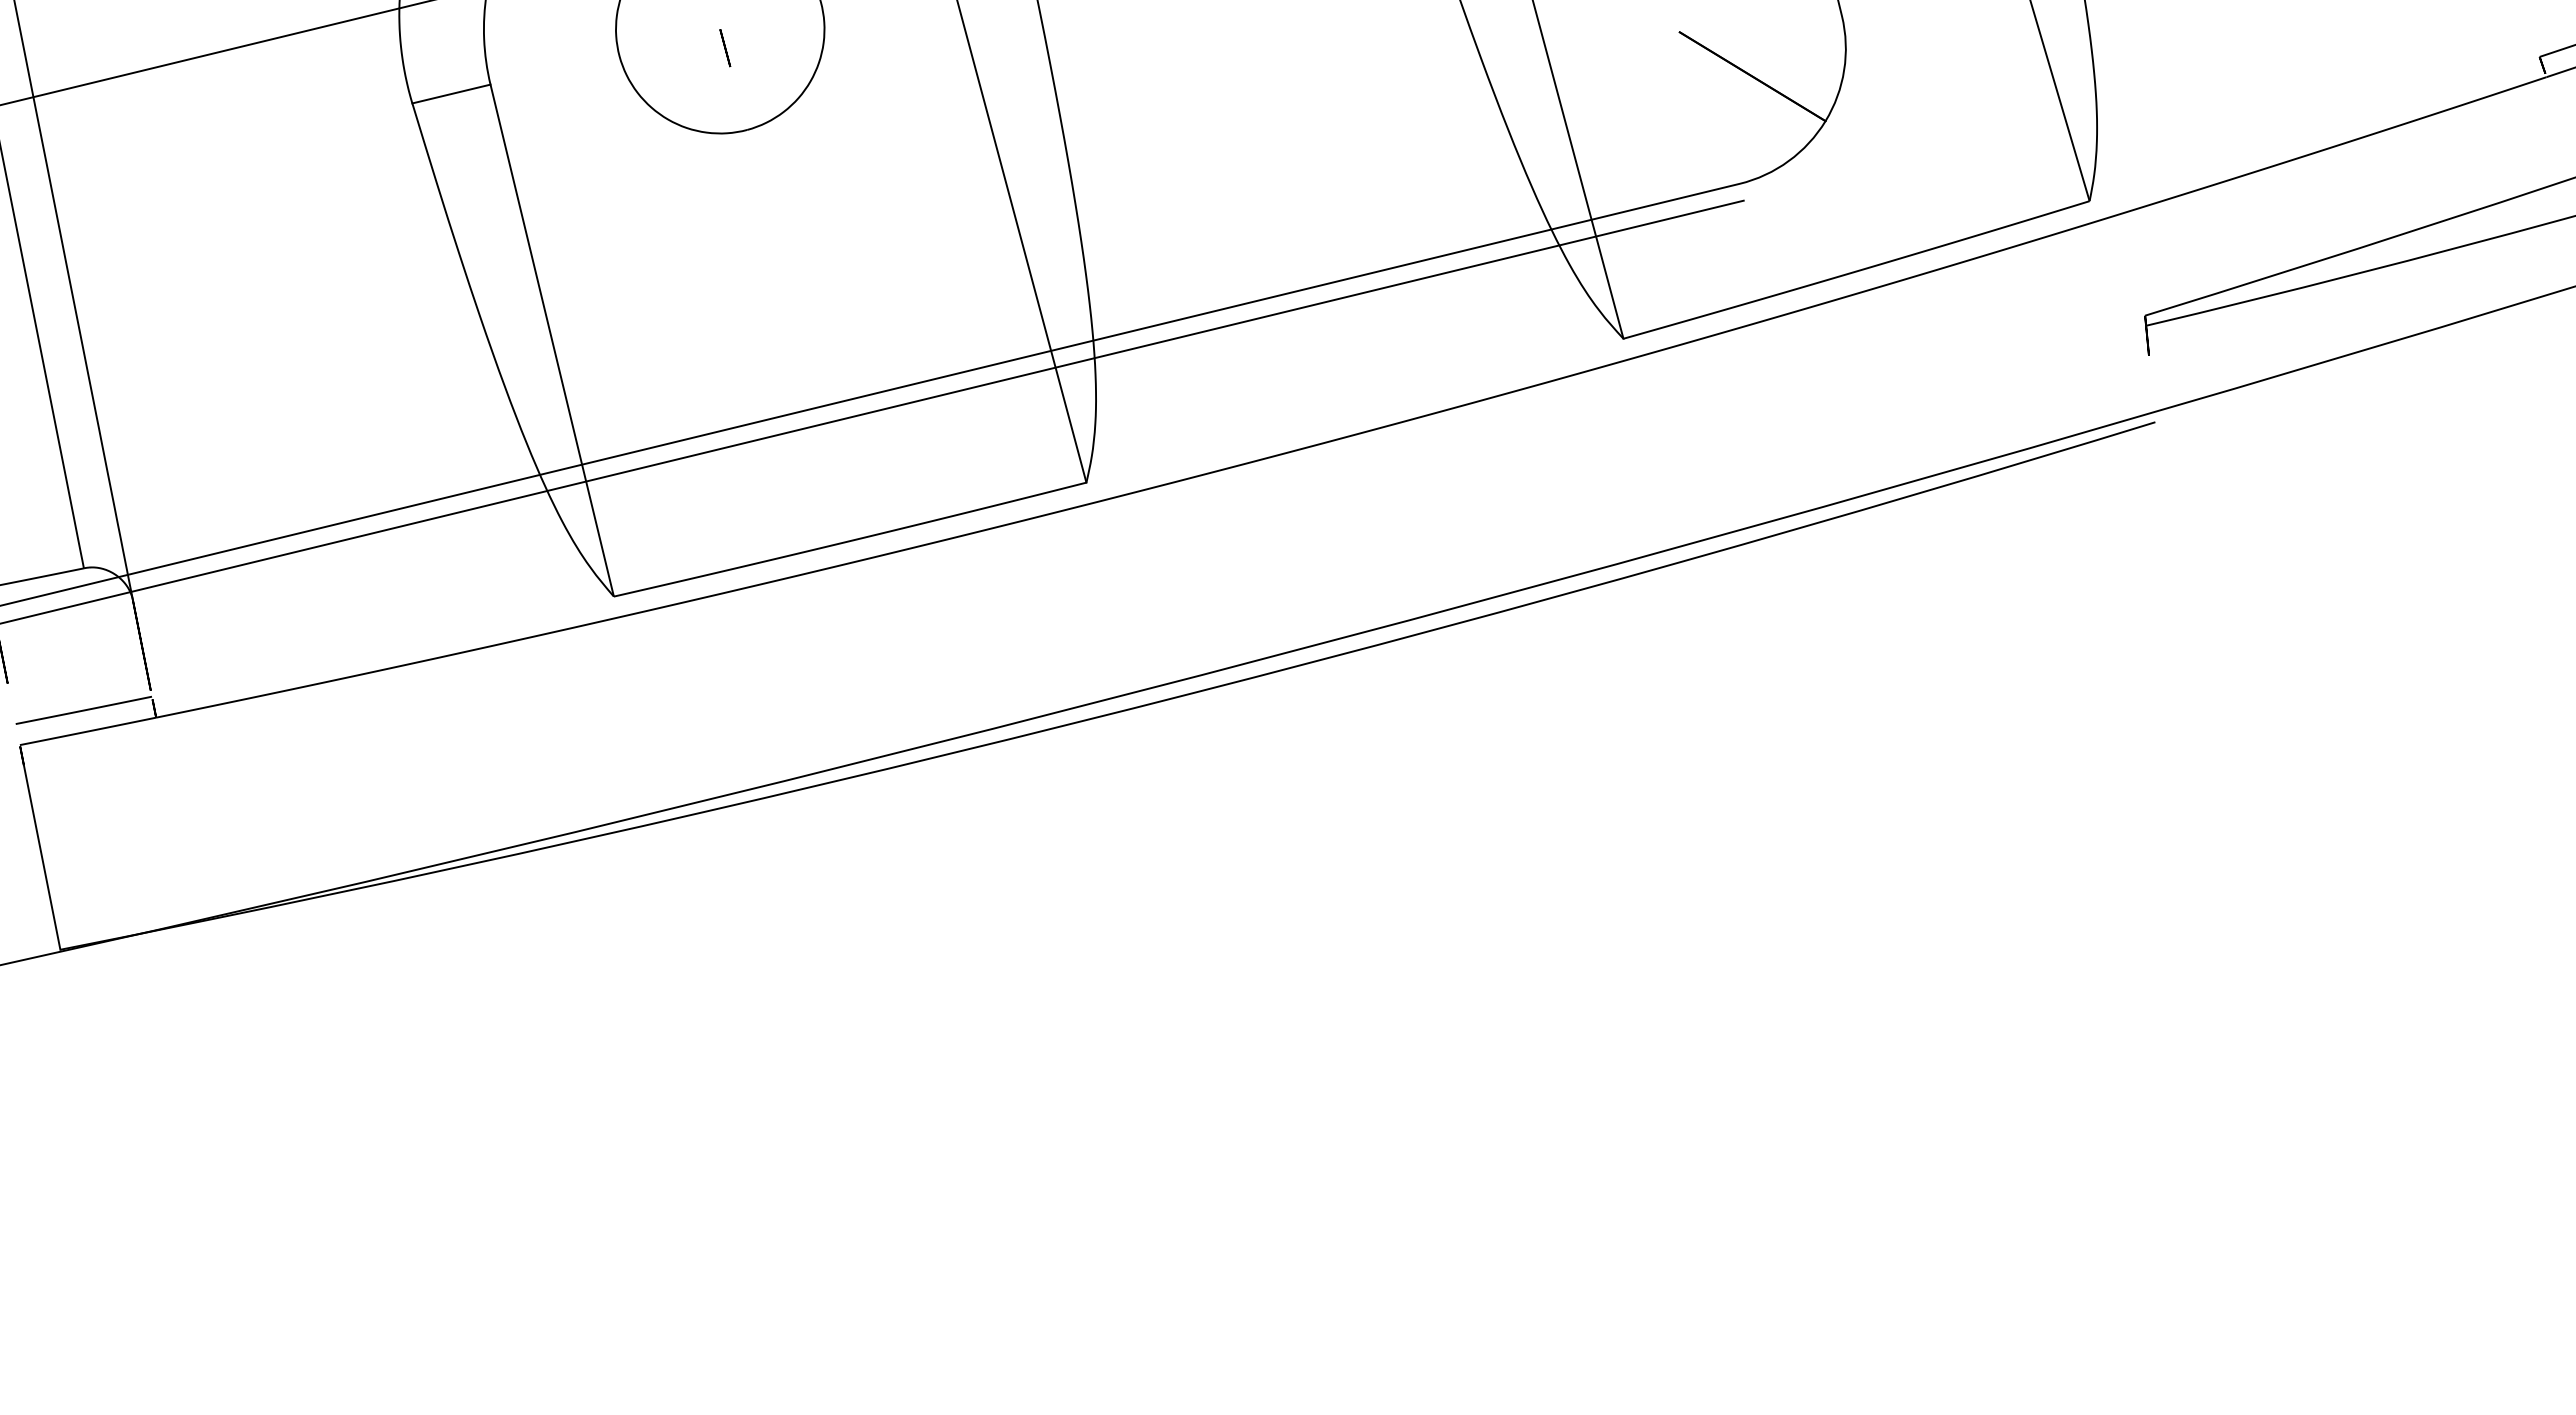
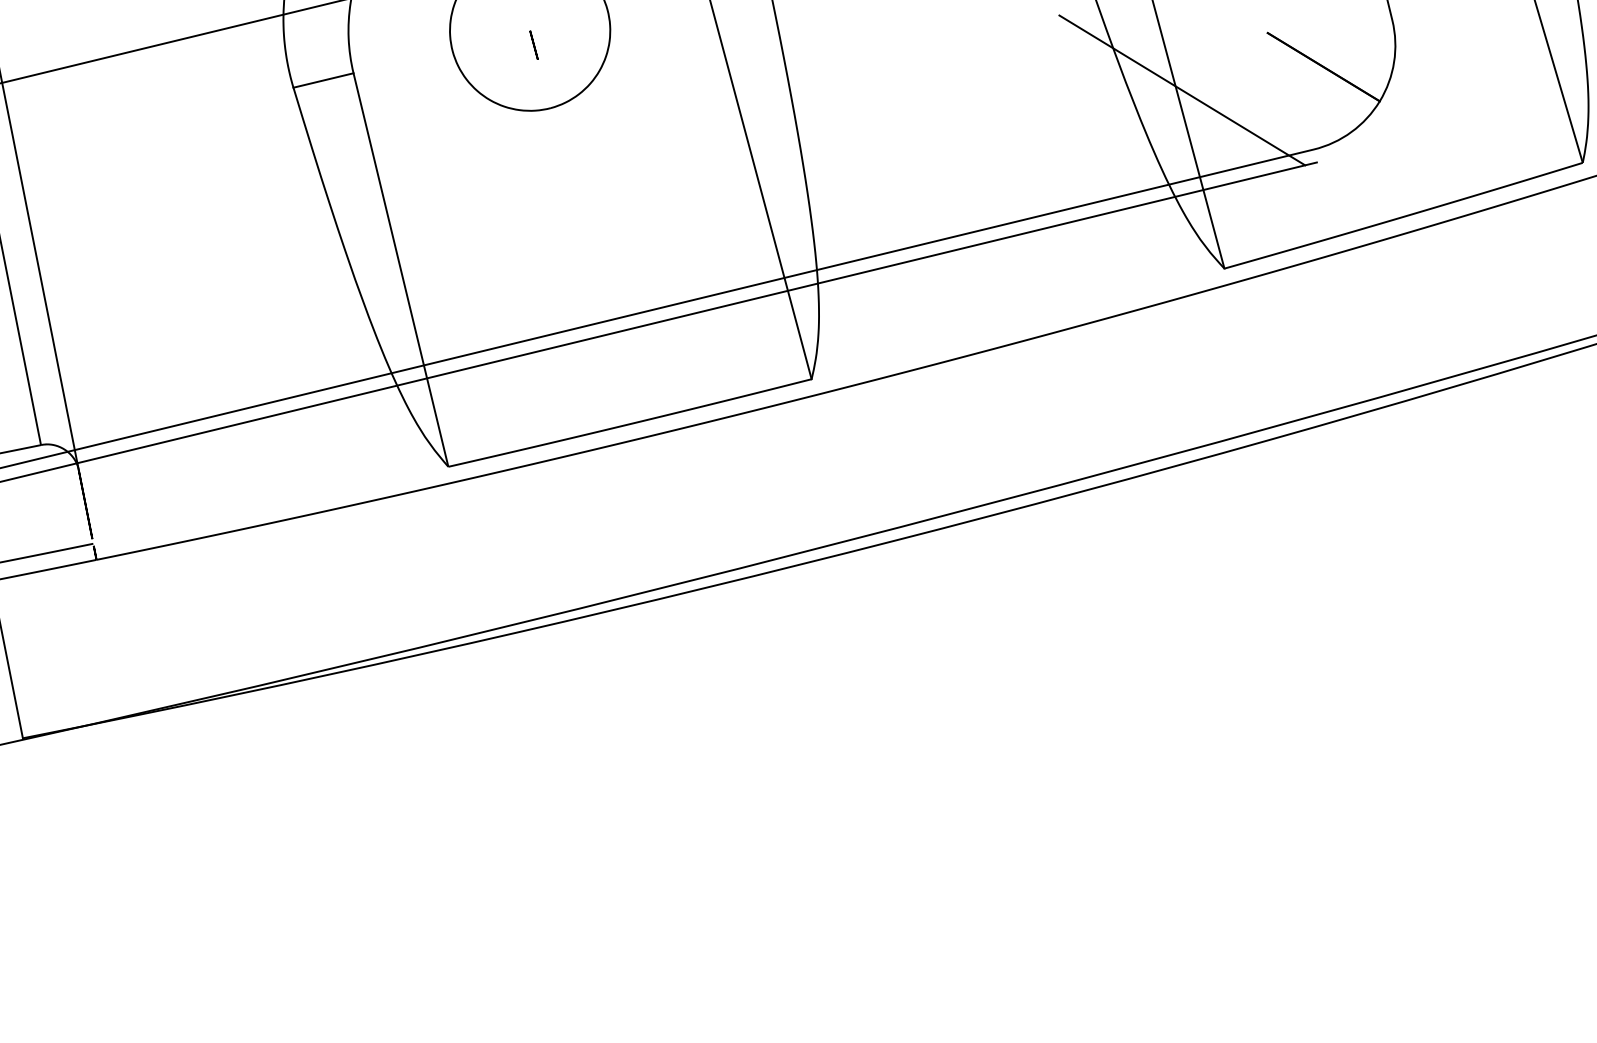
line: (1568, 106) -> (1182, 90), added

